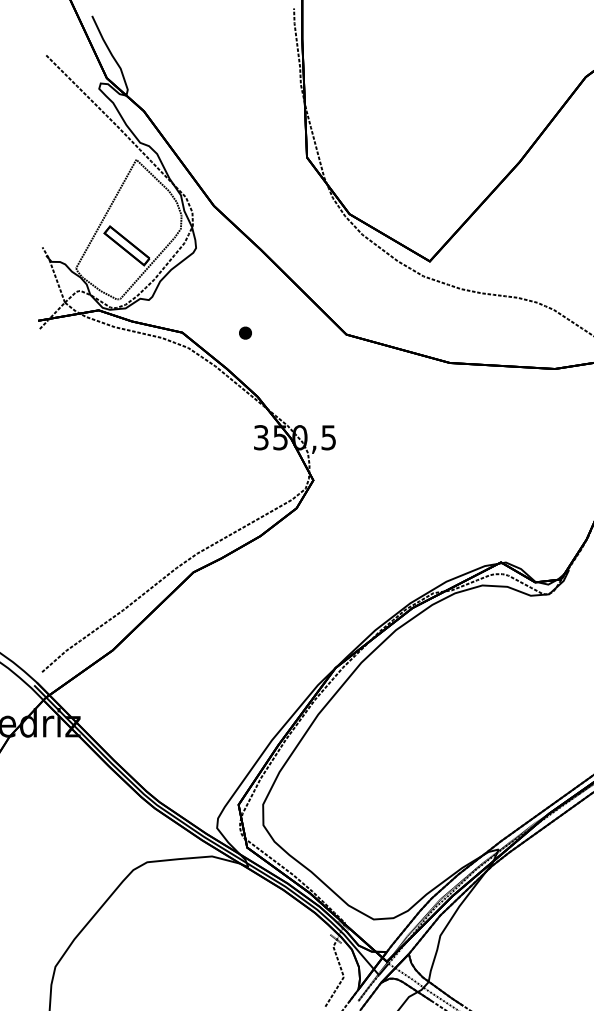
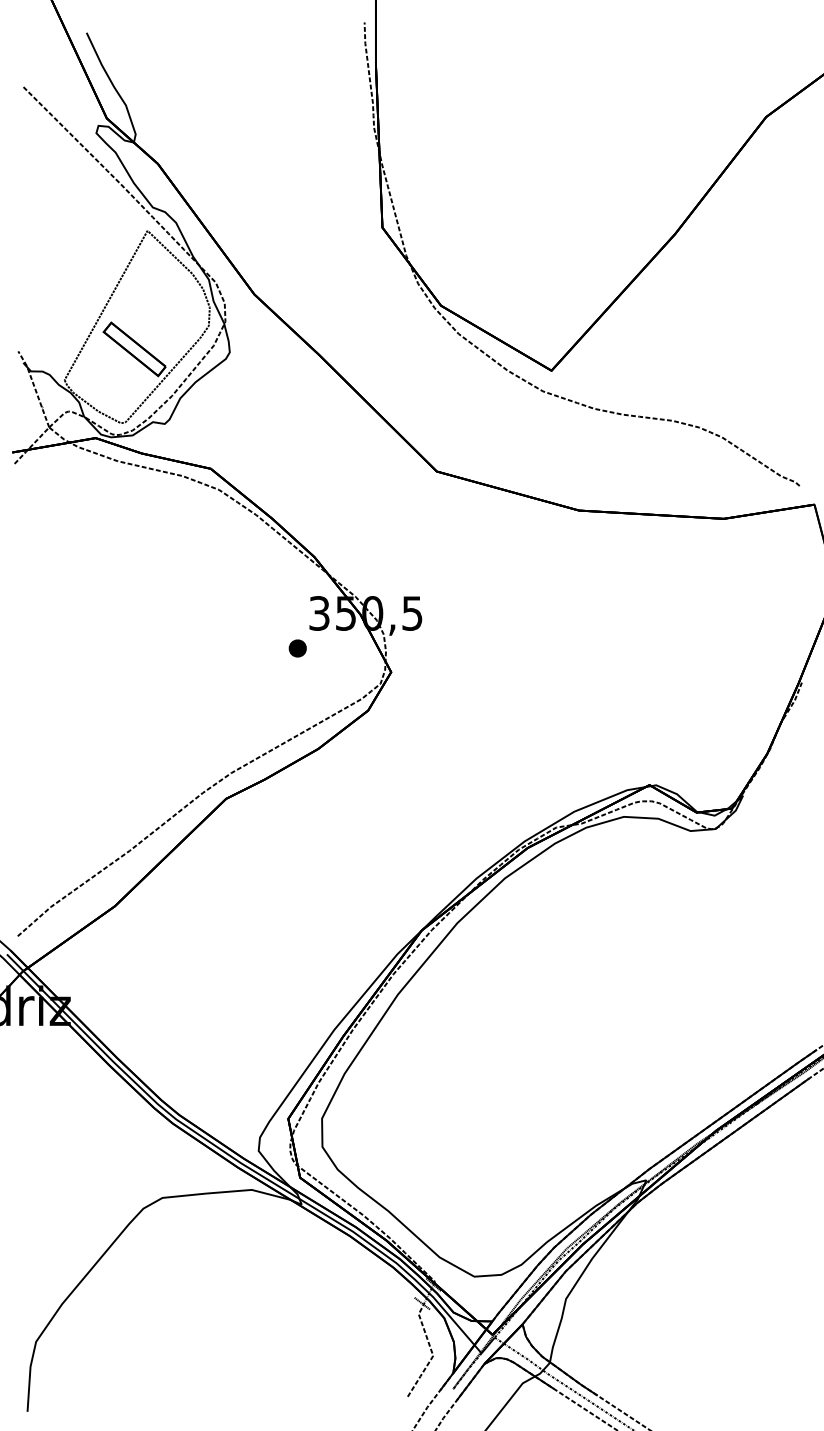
part: (245, 333) -> (297, 648), moved

